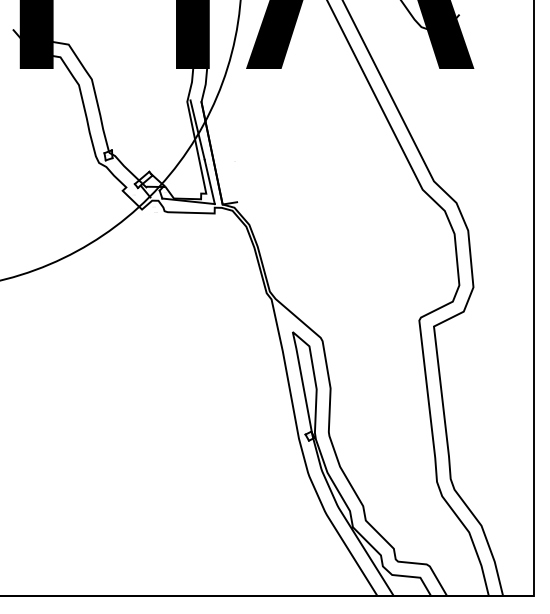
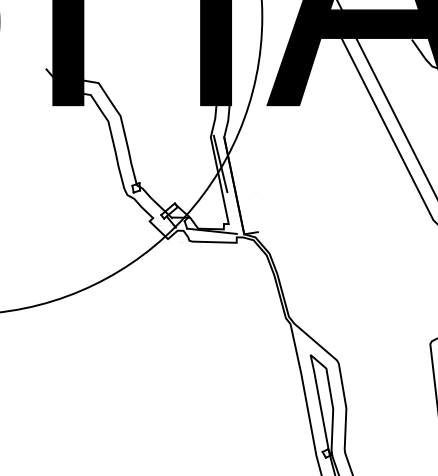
line: (209, 181) -> (231, 212), removed

